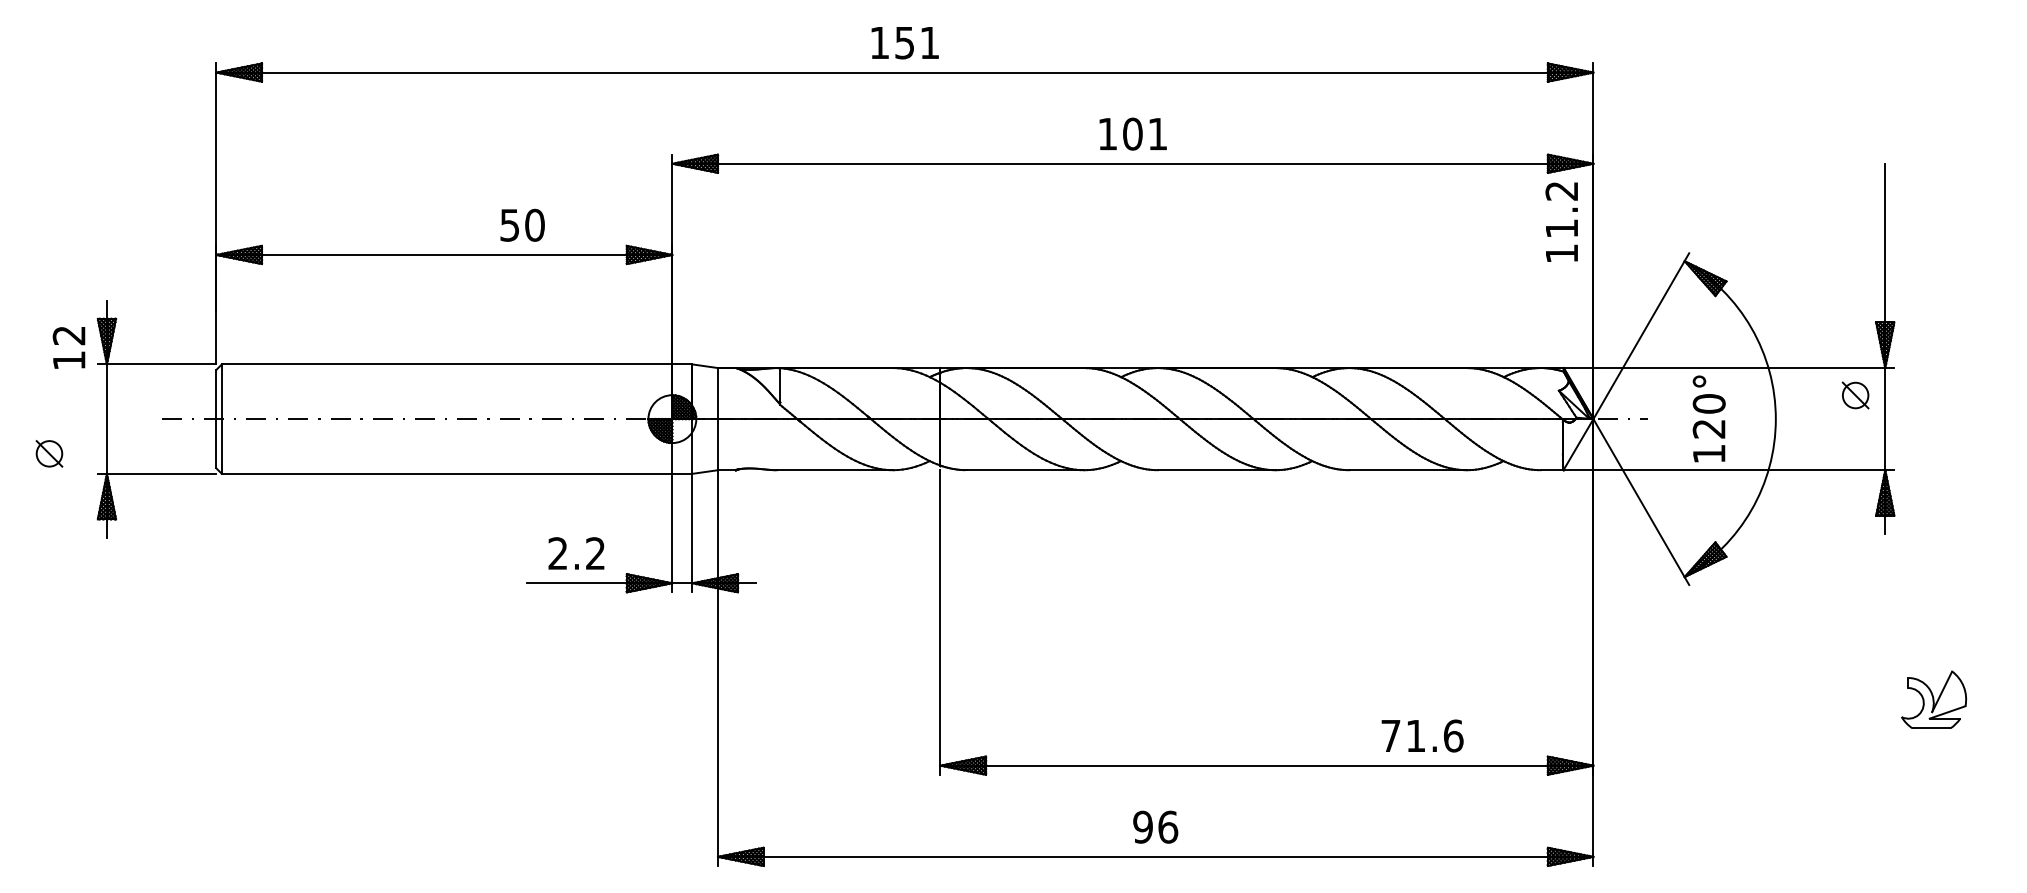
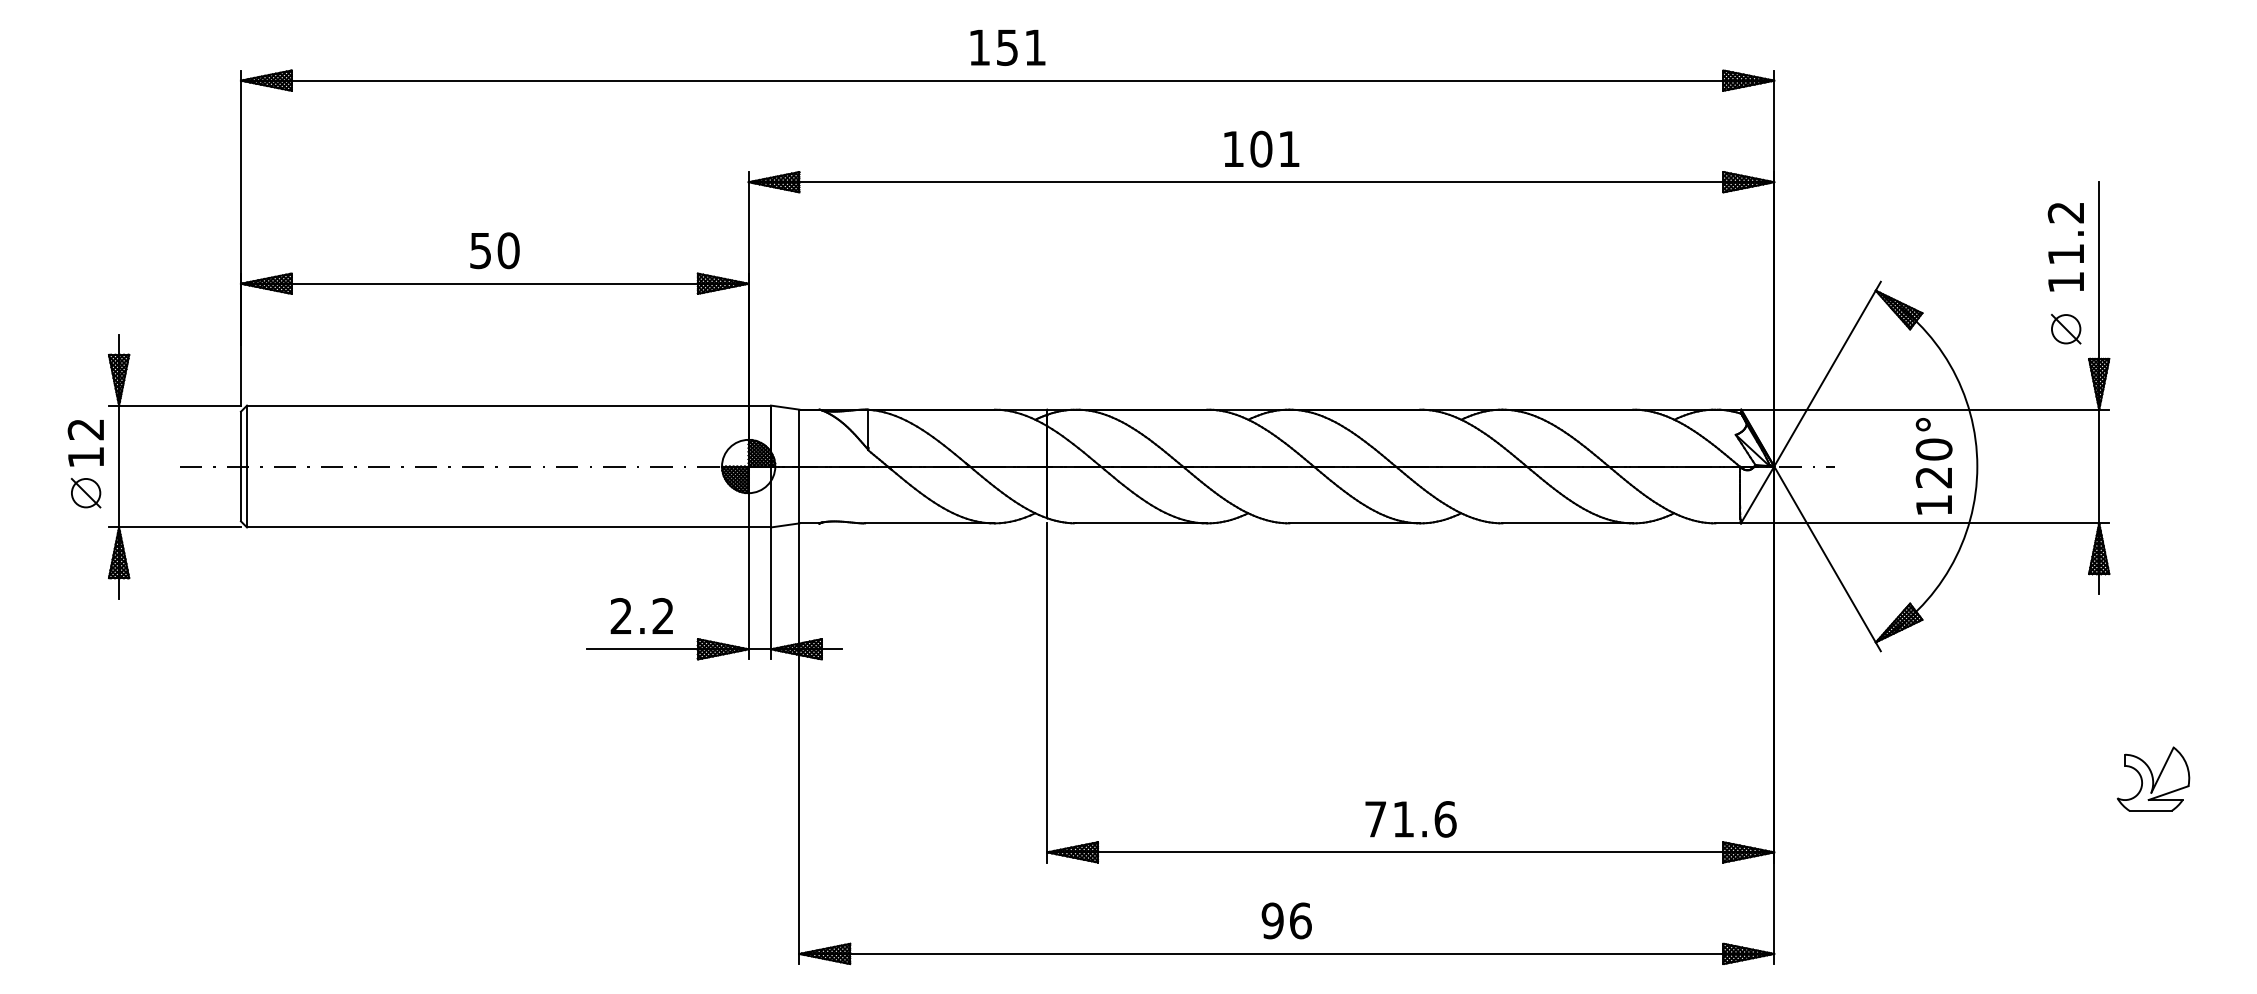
text: (1561, 222) -> (2065, 247), moved
text: (522, 225) -> (494, 250), moved
text: (68, 348) -> (85, 443), moved
part: (1855, 395) -> (2066, 329), moved
text: (1708, 419) -> (1933, 466), moved
part: (48, 454) -> (85, 493), moved
text: (1422, 736) -> (1410, 819), moved

